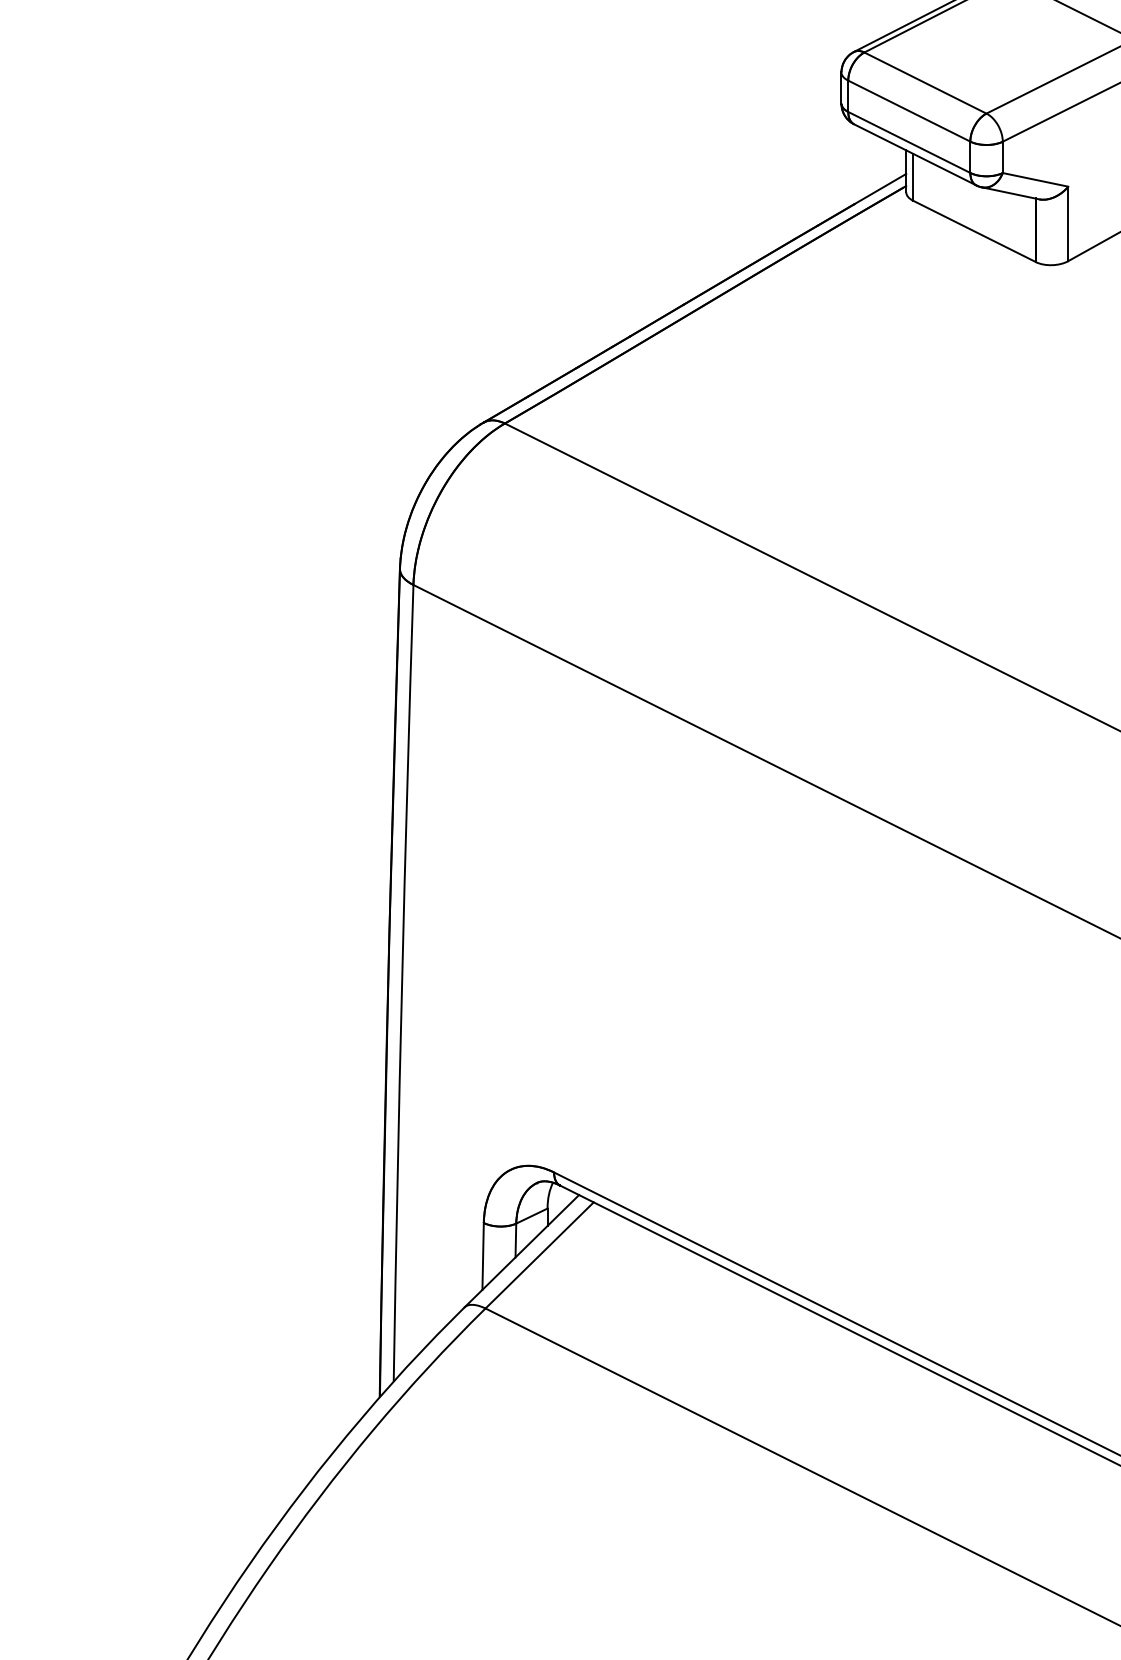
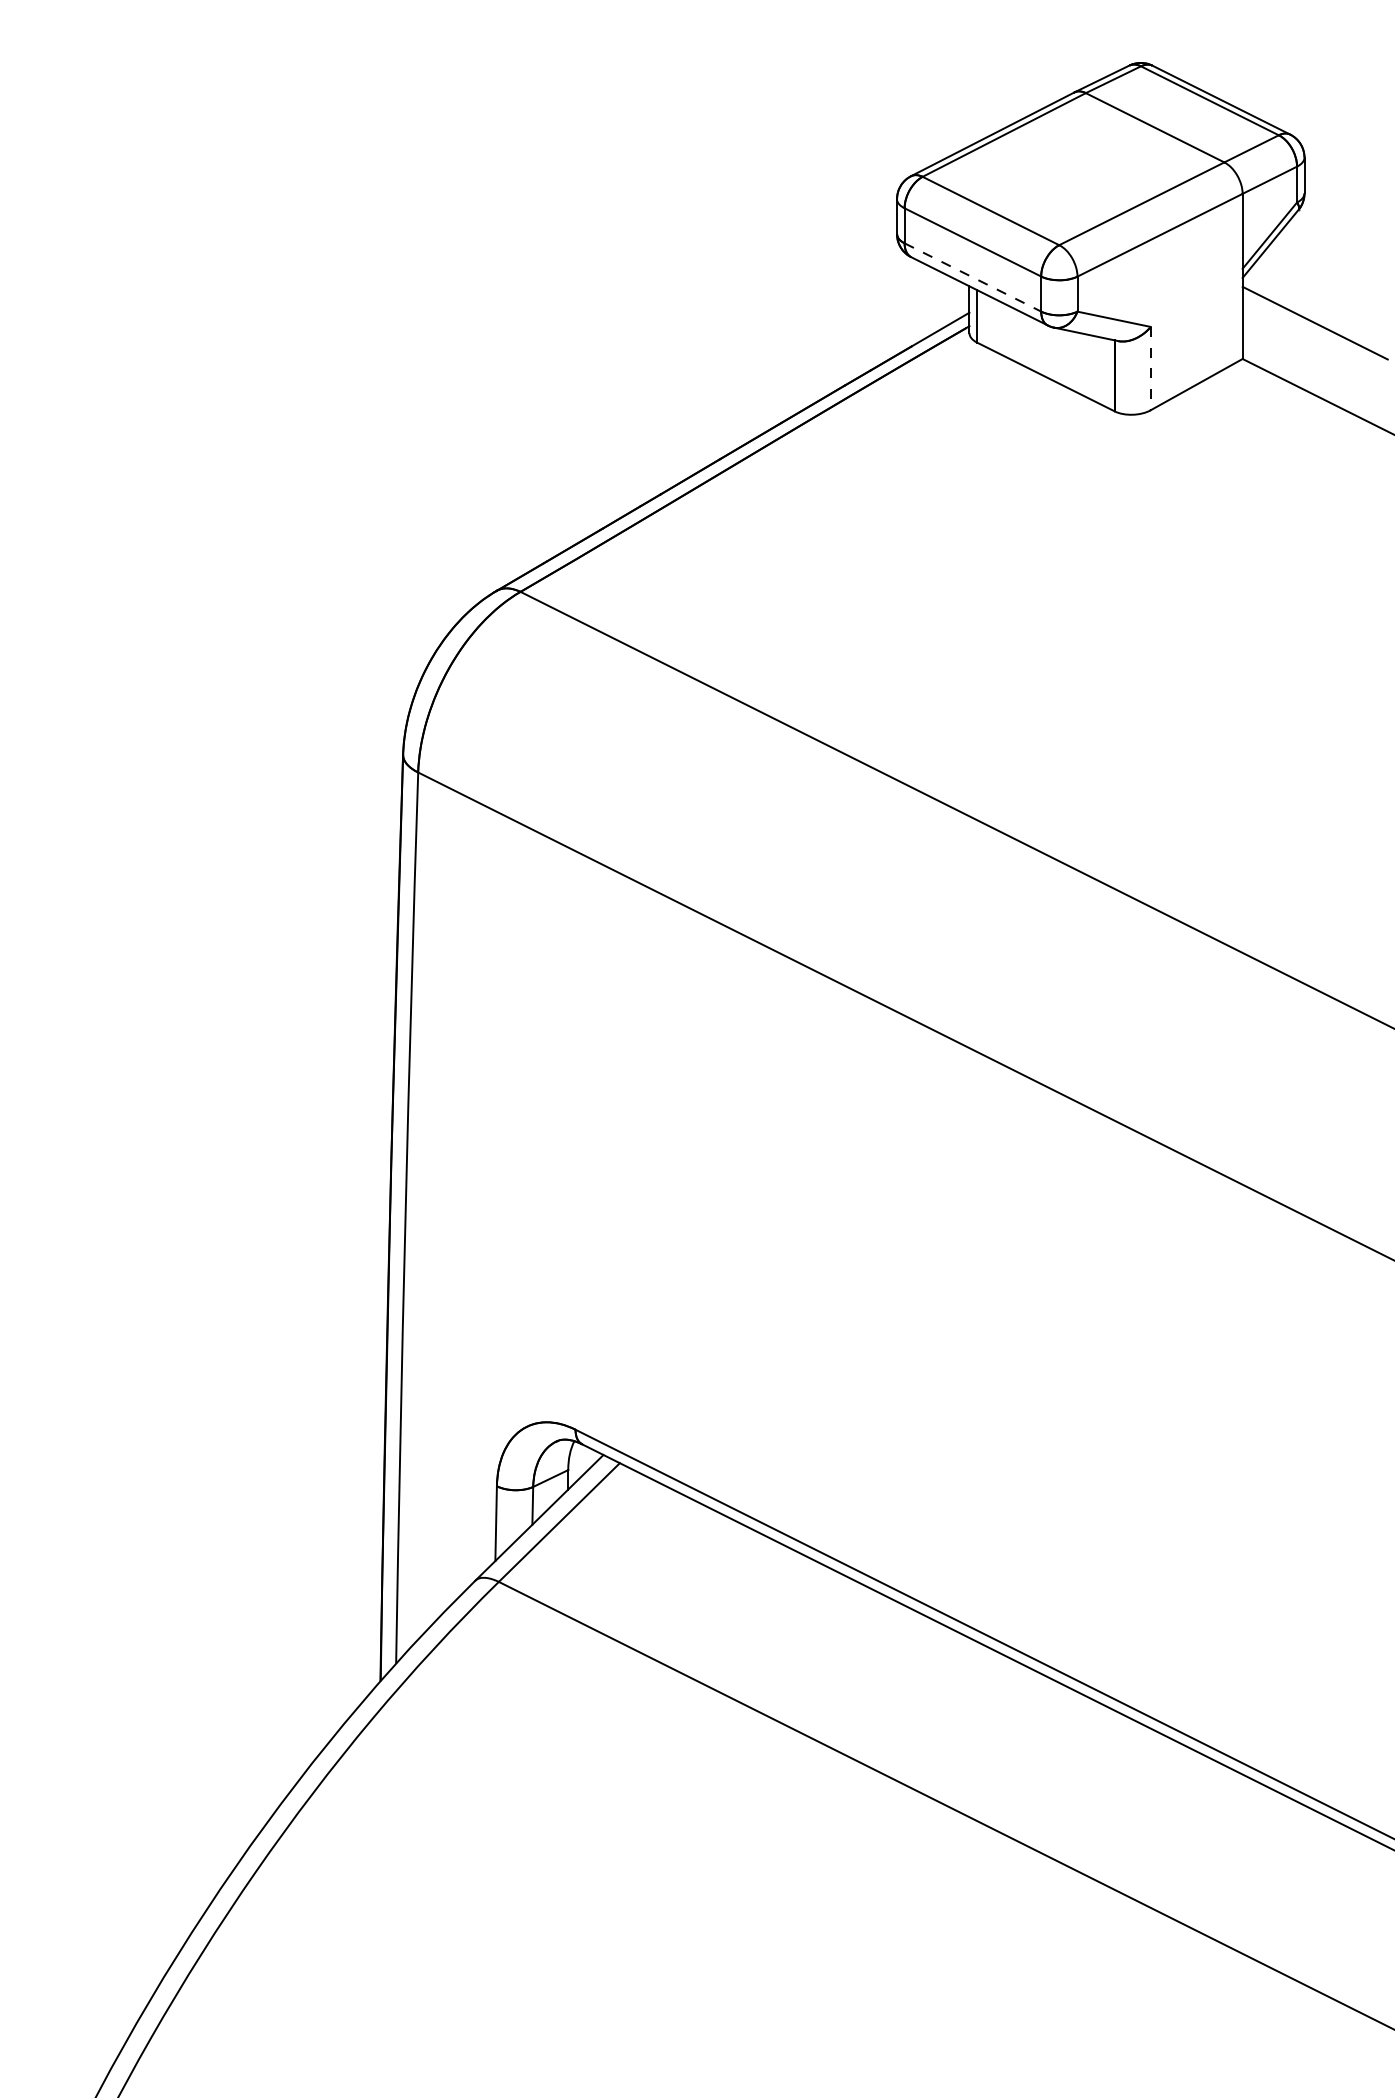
line: (909, 142) -> (973, 277), solid -> dashed
line: (1068, 223) -> (1150, 368), solid -> dashed

